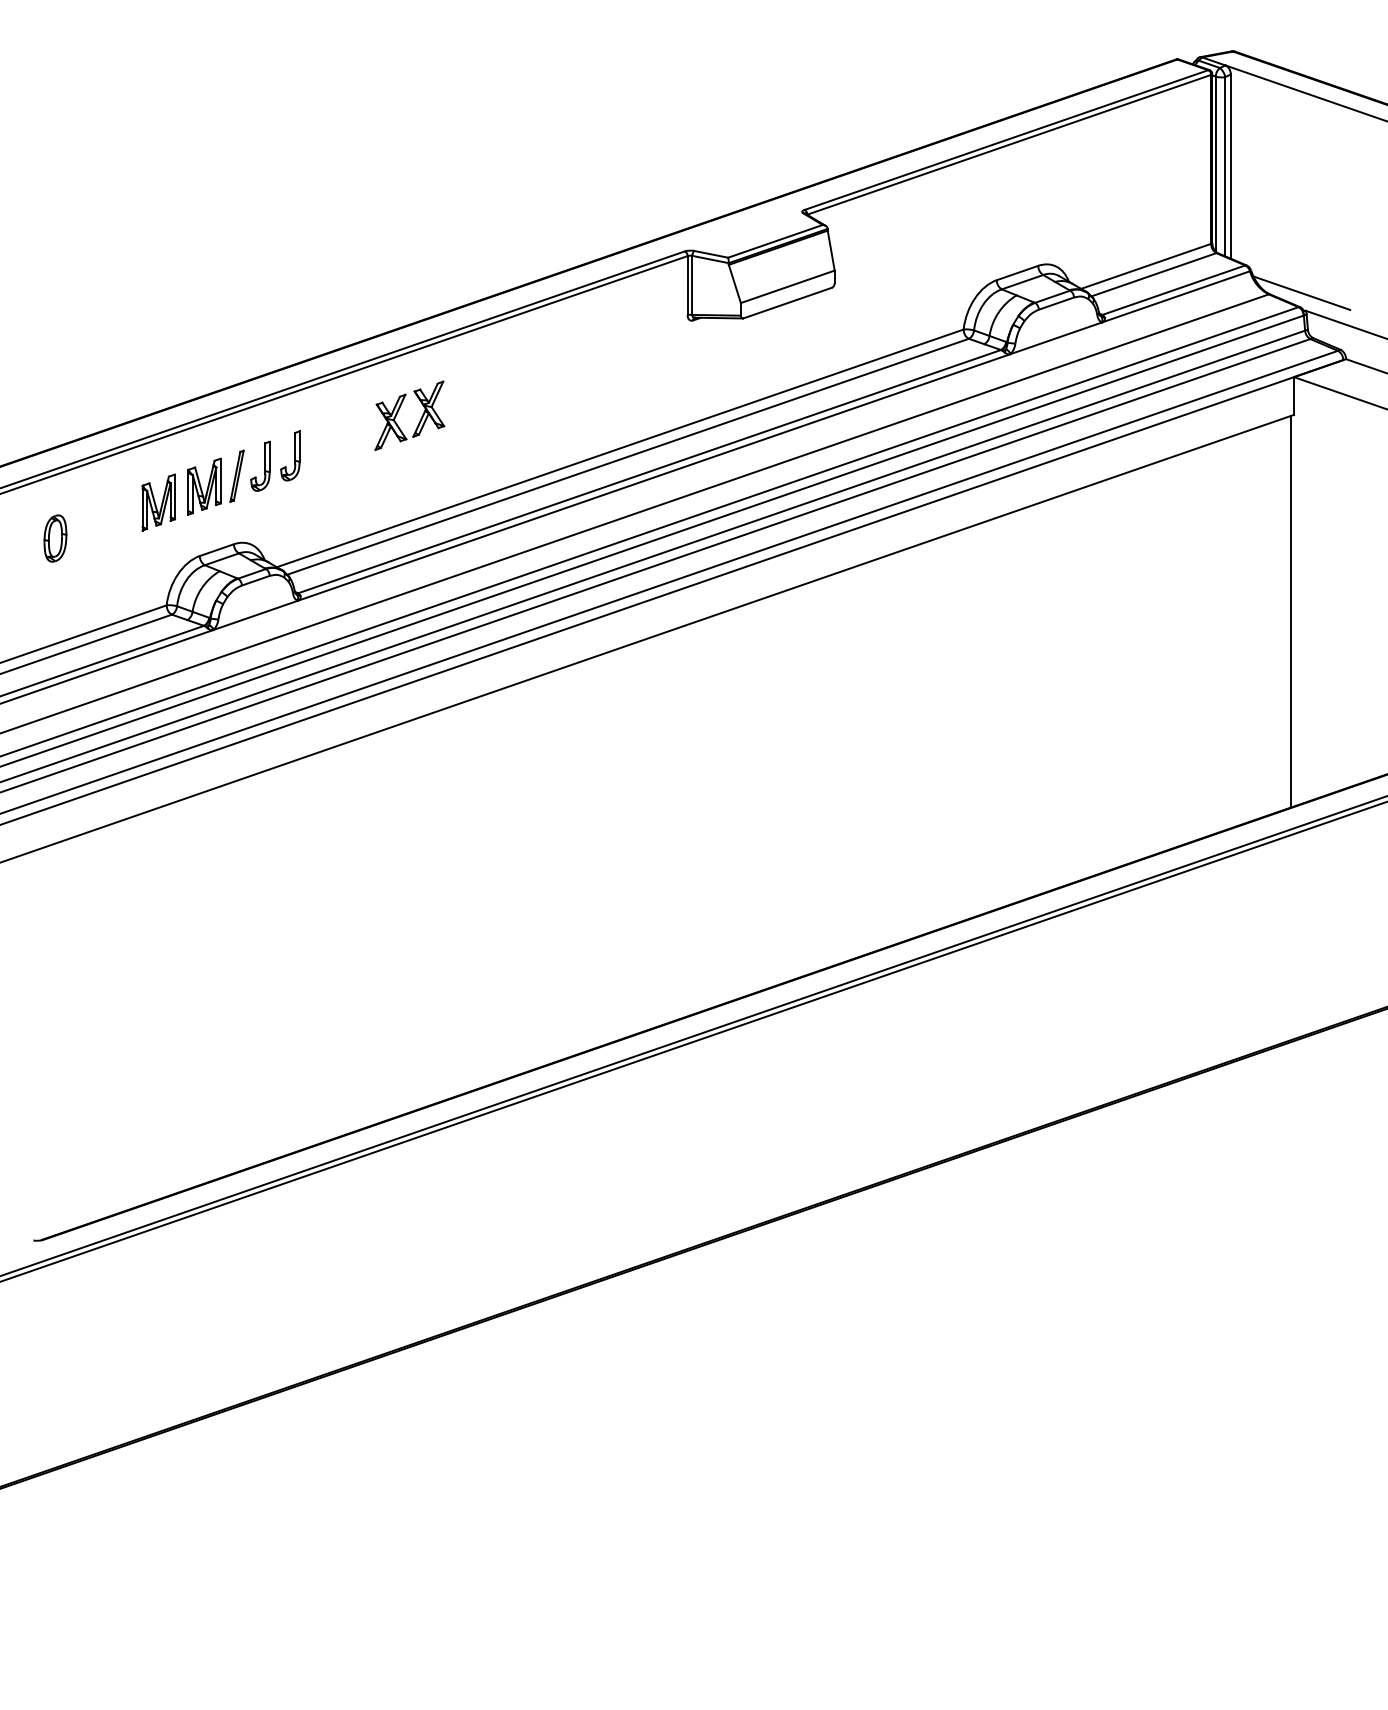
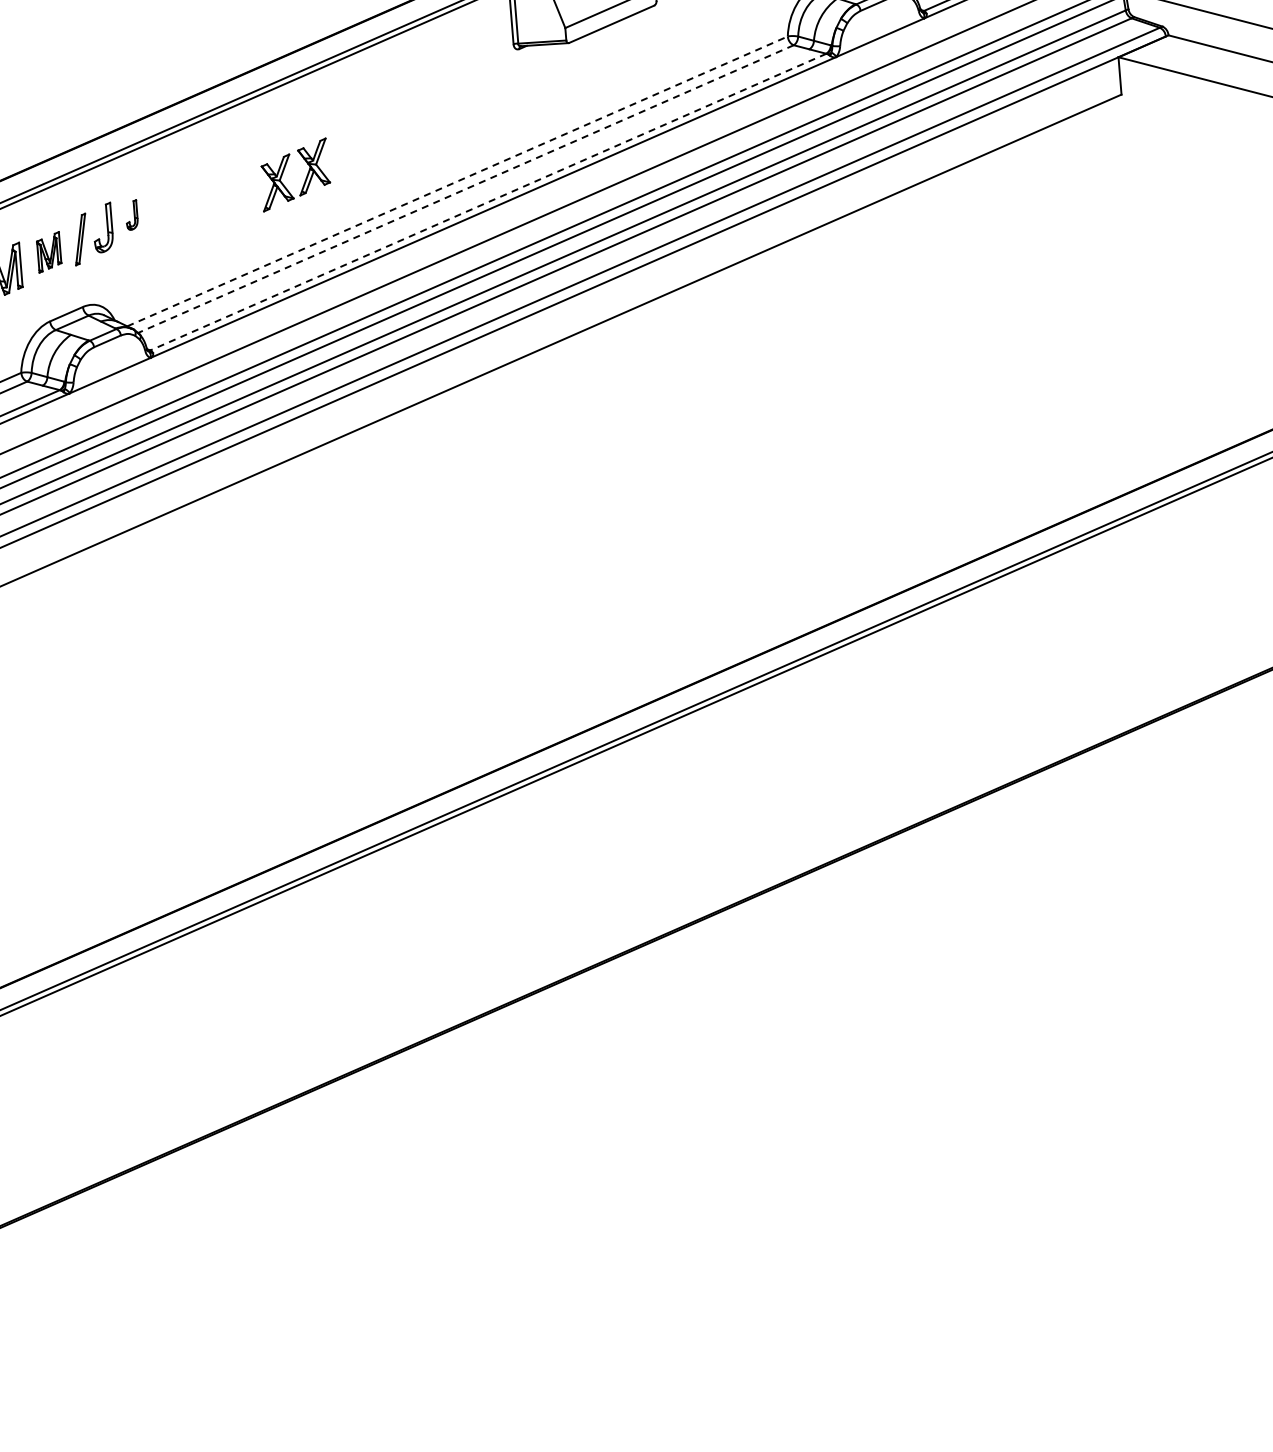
part: (399, 410) -> (284, 170), moved
line: (620, 448) -> (457, 181), solid -> dashed
part: (290, 455) -> (131, 214), size x0.6
line: (628, 456) -> (466, 188), solid -> dashed
line: (649, 471) -> (488, 201), solid -> dashed
part: (204, 486) -> (49, 252), size x0.7
line: (1291, 611) -> (1134, 289), removed

